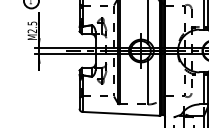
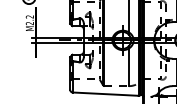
text: (32, 23) -> (29, 16), M2.5 -> M2.2

